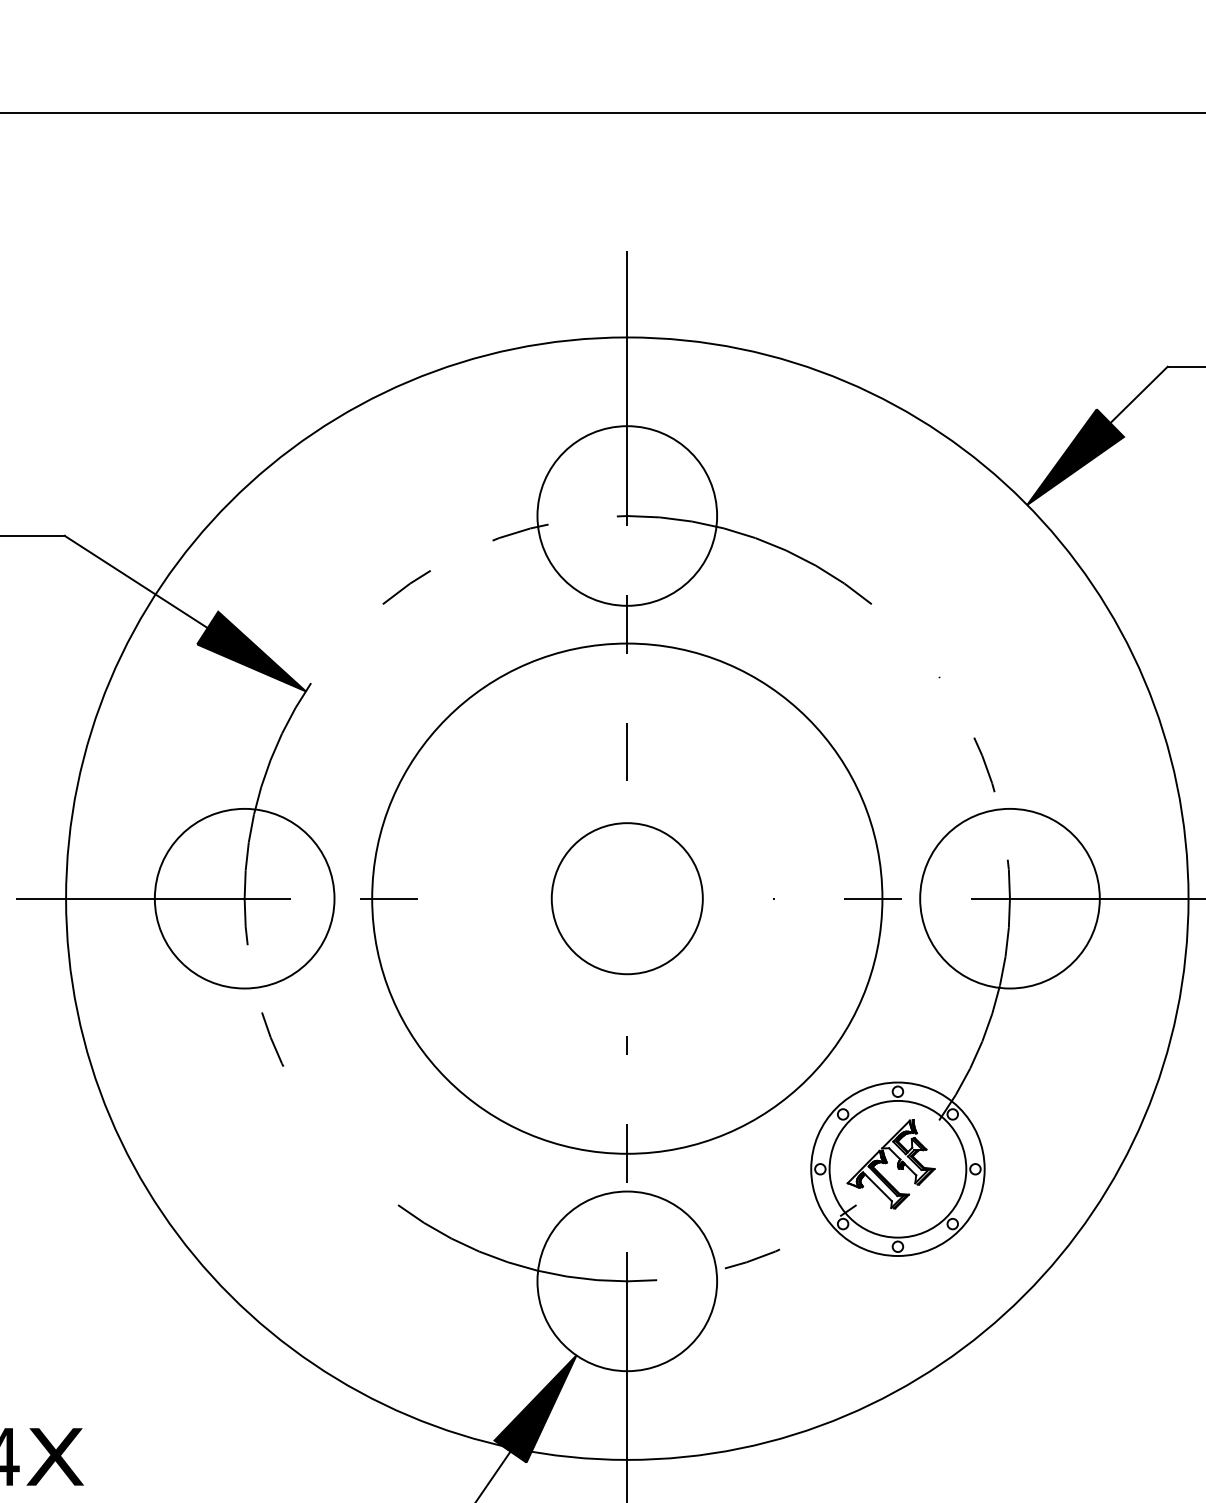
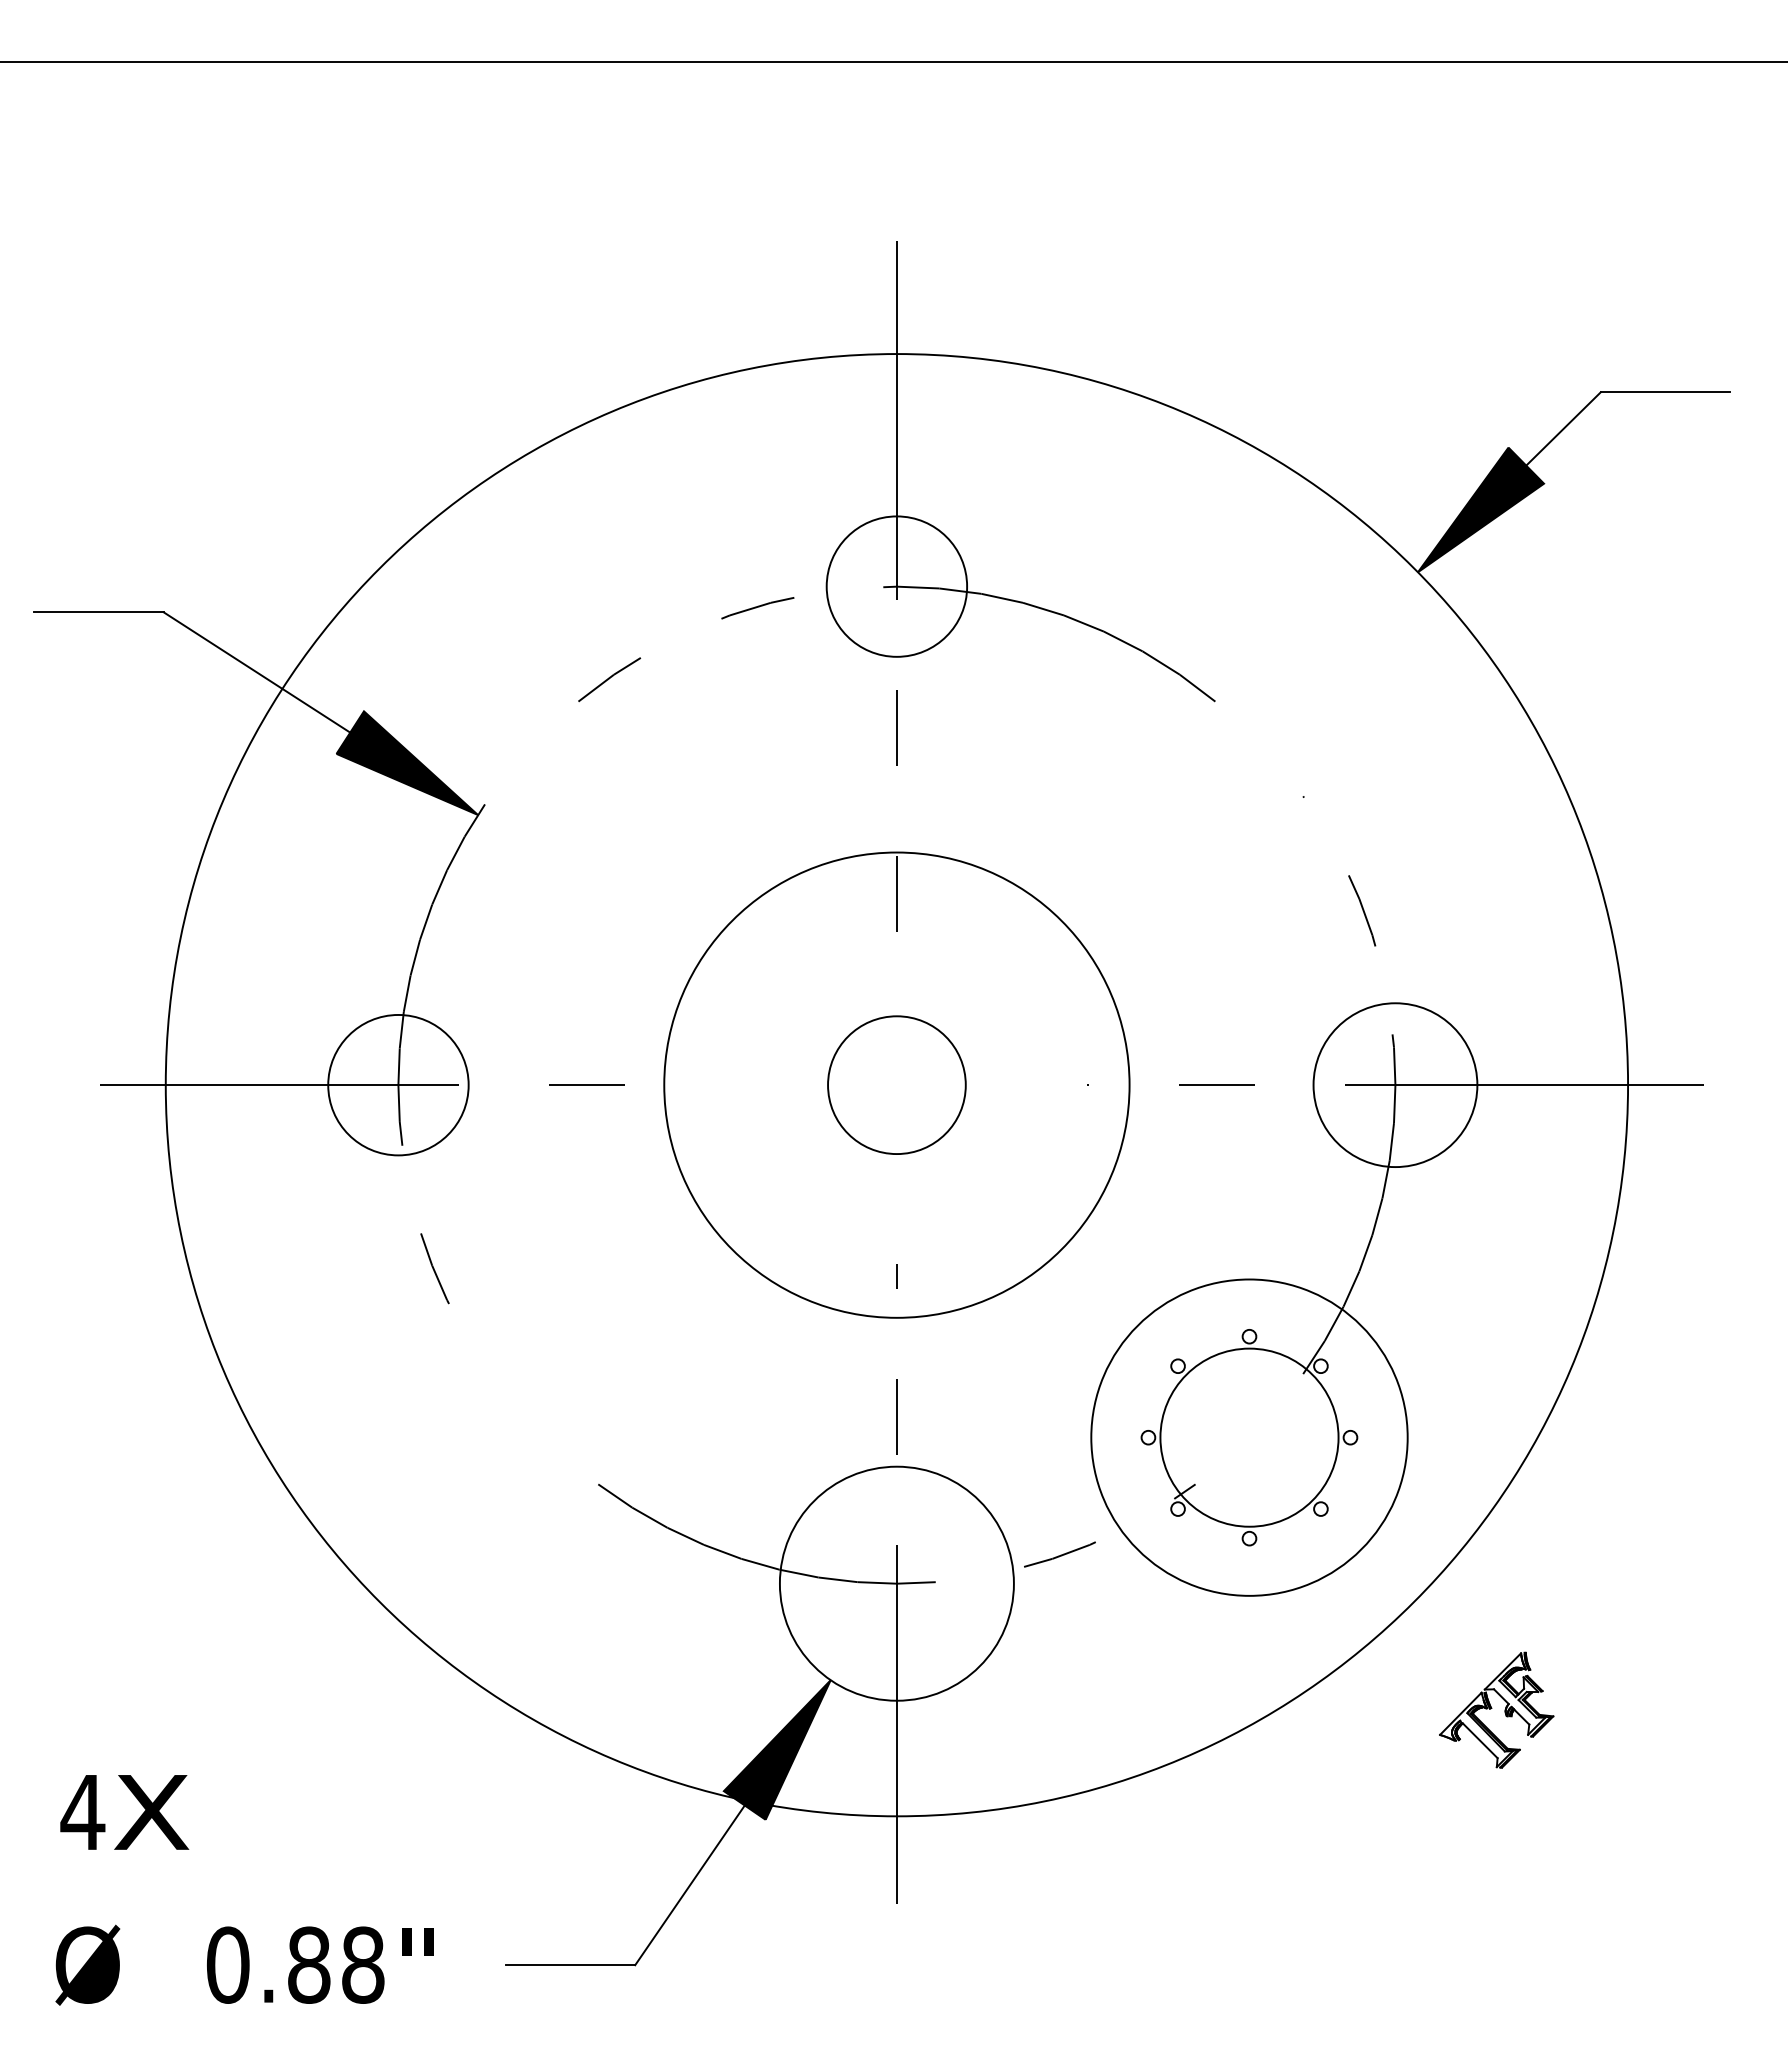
circle: (626, 515) -> (896, 586), size x0.6
circle: (244, 898) -> (398, 1085), size x0.6
circle: (626, 898) -> (896, 1084), size x0.7
circle: (626, 898) -> (896, 1084), size x0.7
circle: (1010, 898) -> (1395, 1085), size x0.7
part: (891, 1163) -> (1496, 1709), moved
circle: (897, 1169) -> (1249, 1437), size x1.4

